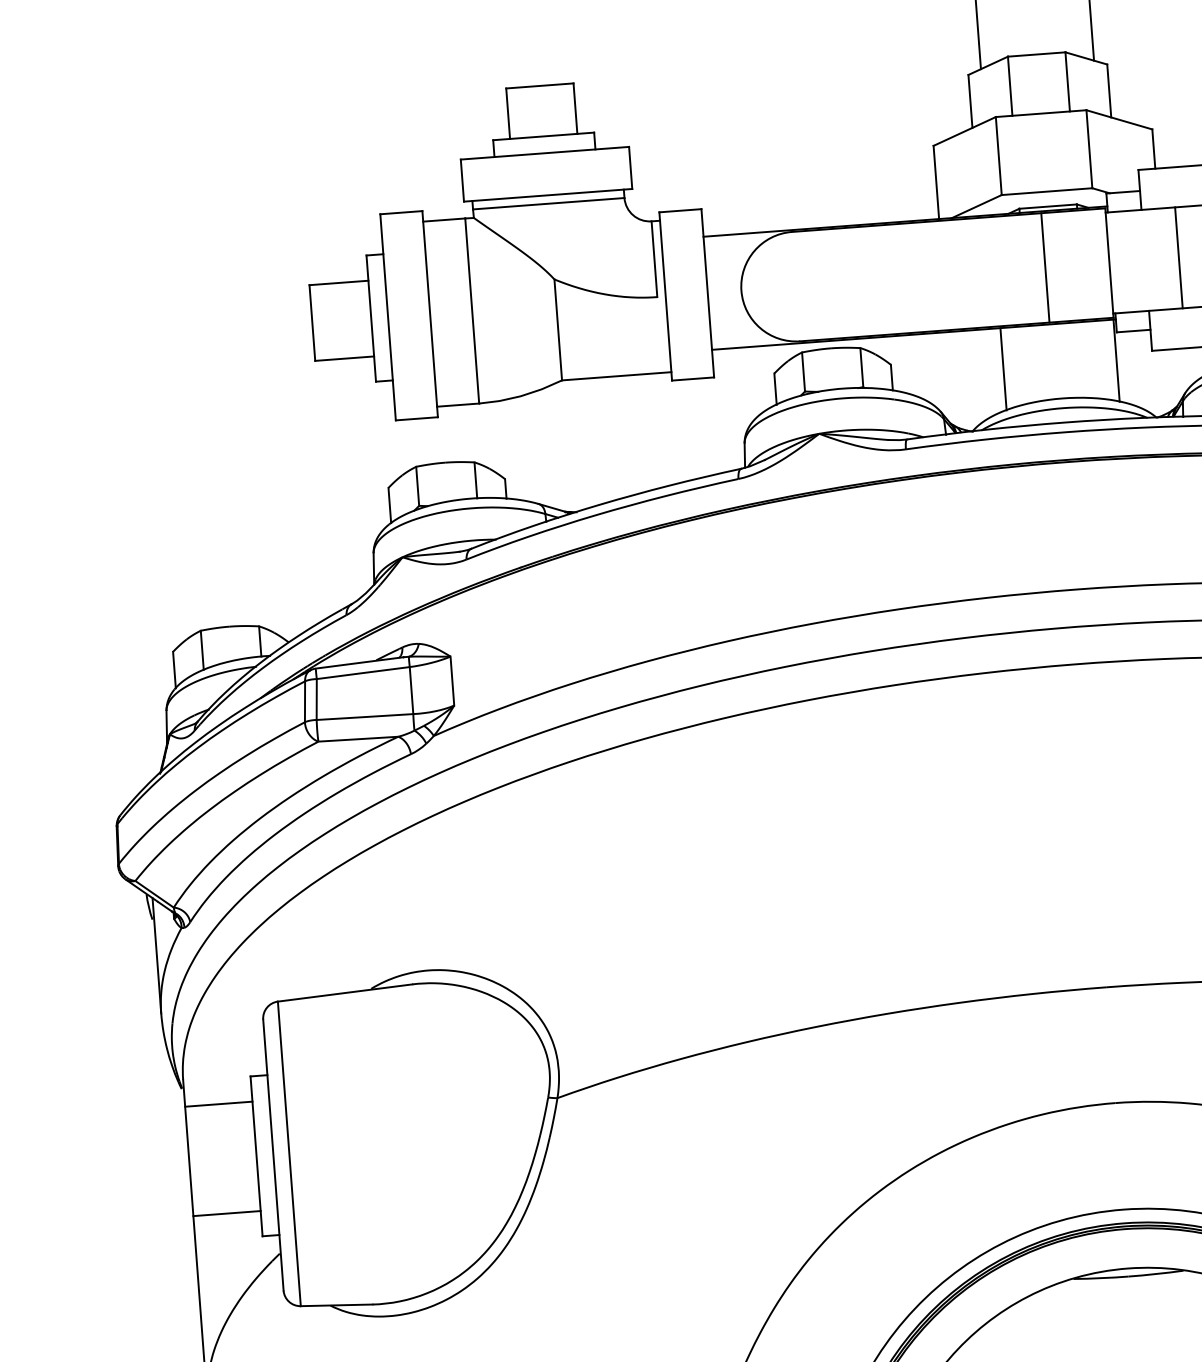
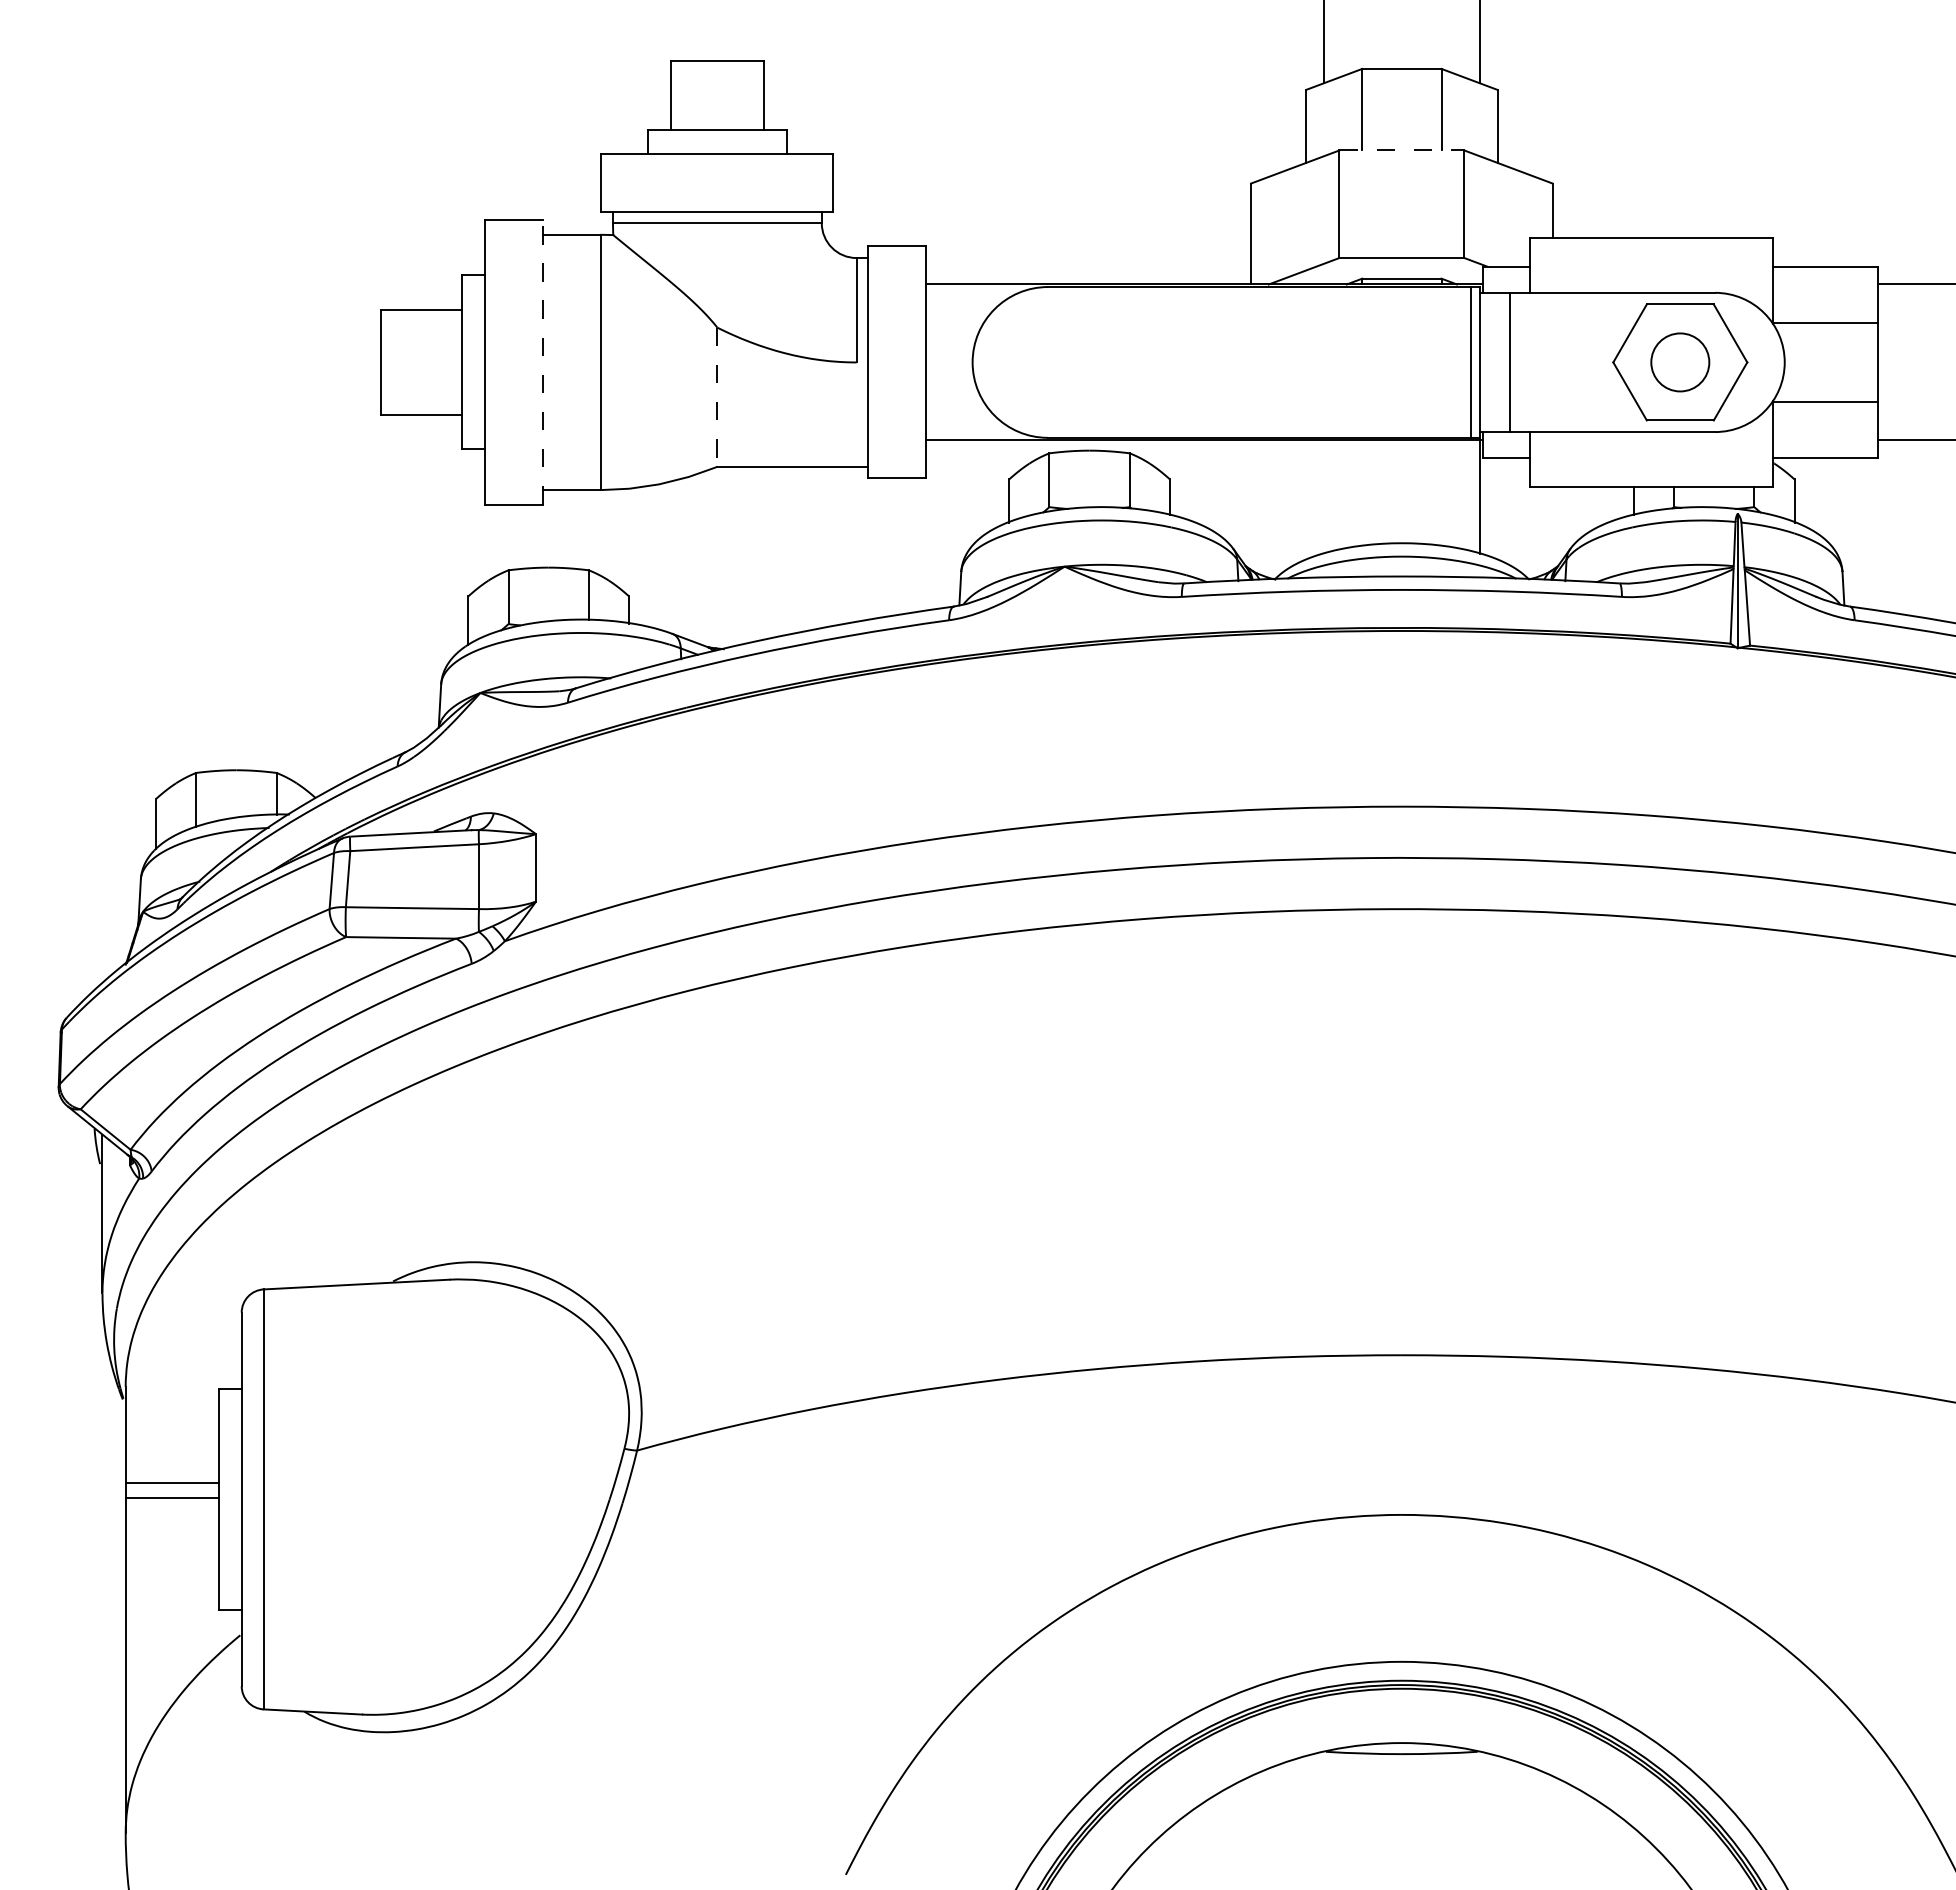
line: (1041, 113) -> (1402, 150), solid -> dashed
line: (1178, 257) -> (1509, 362), moved
line: (1045, 267) -> (1470, 362), moved
line: (430, 313) -> (543, 361), solid -> dashed
line: (558, 330) -> (717, 397), solid -> dashed
line: (1003, 368) -> (1323, 496), removed
line: (218, 1104) -> (171, 1498), moved
line: (226, 1213) -> (171, 1482), moved

